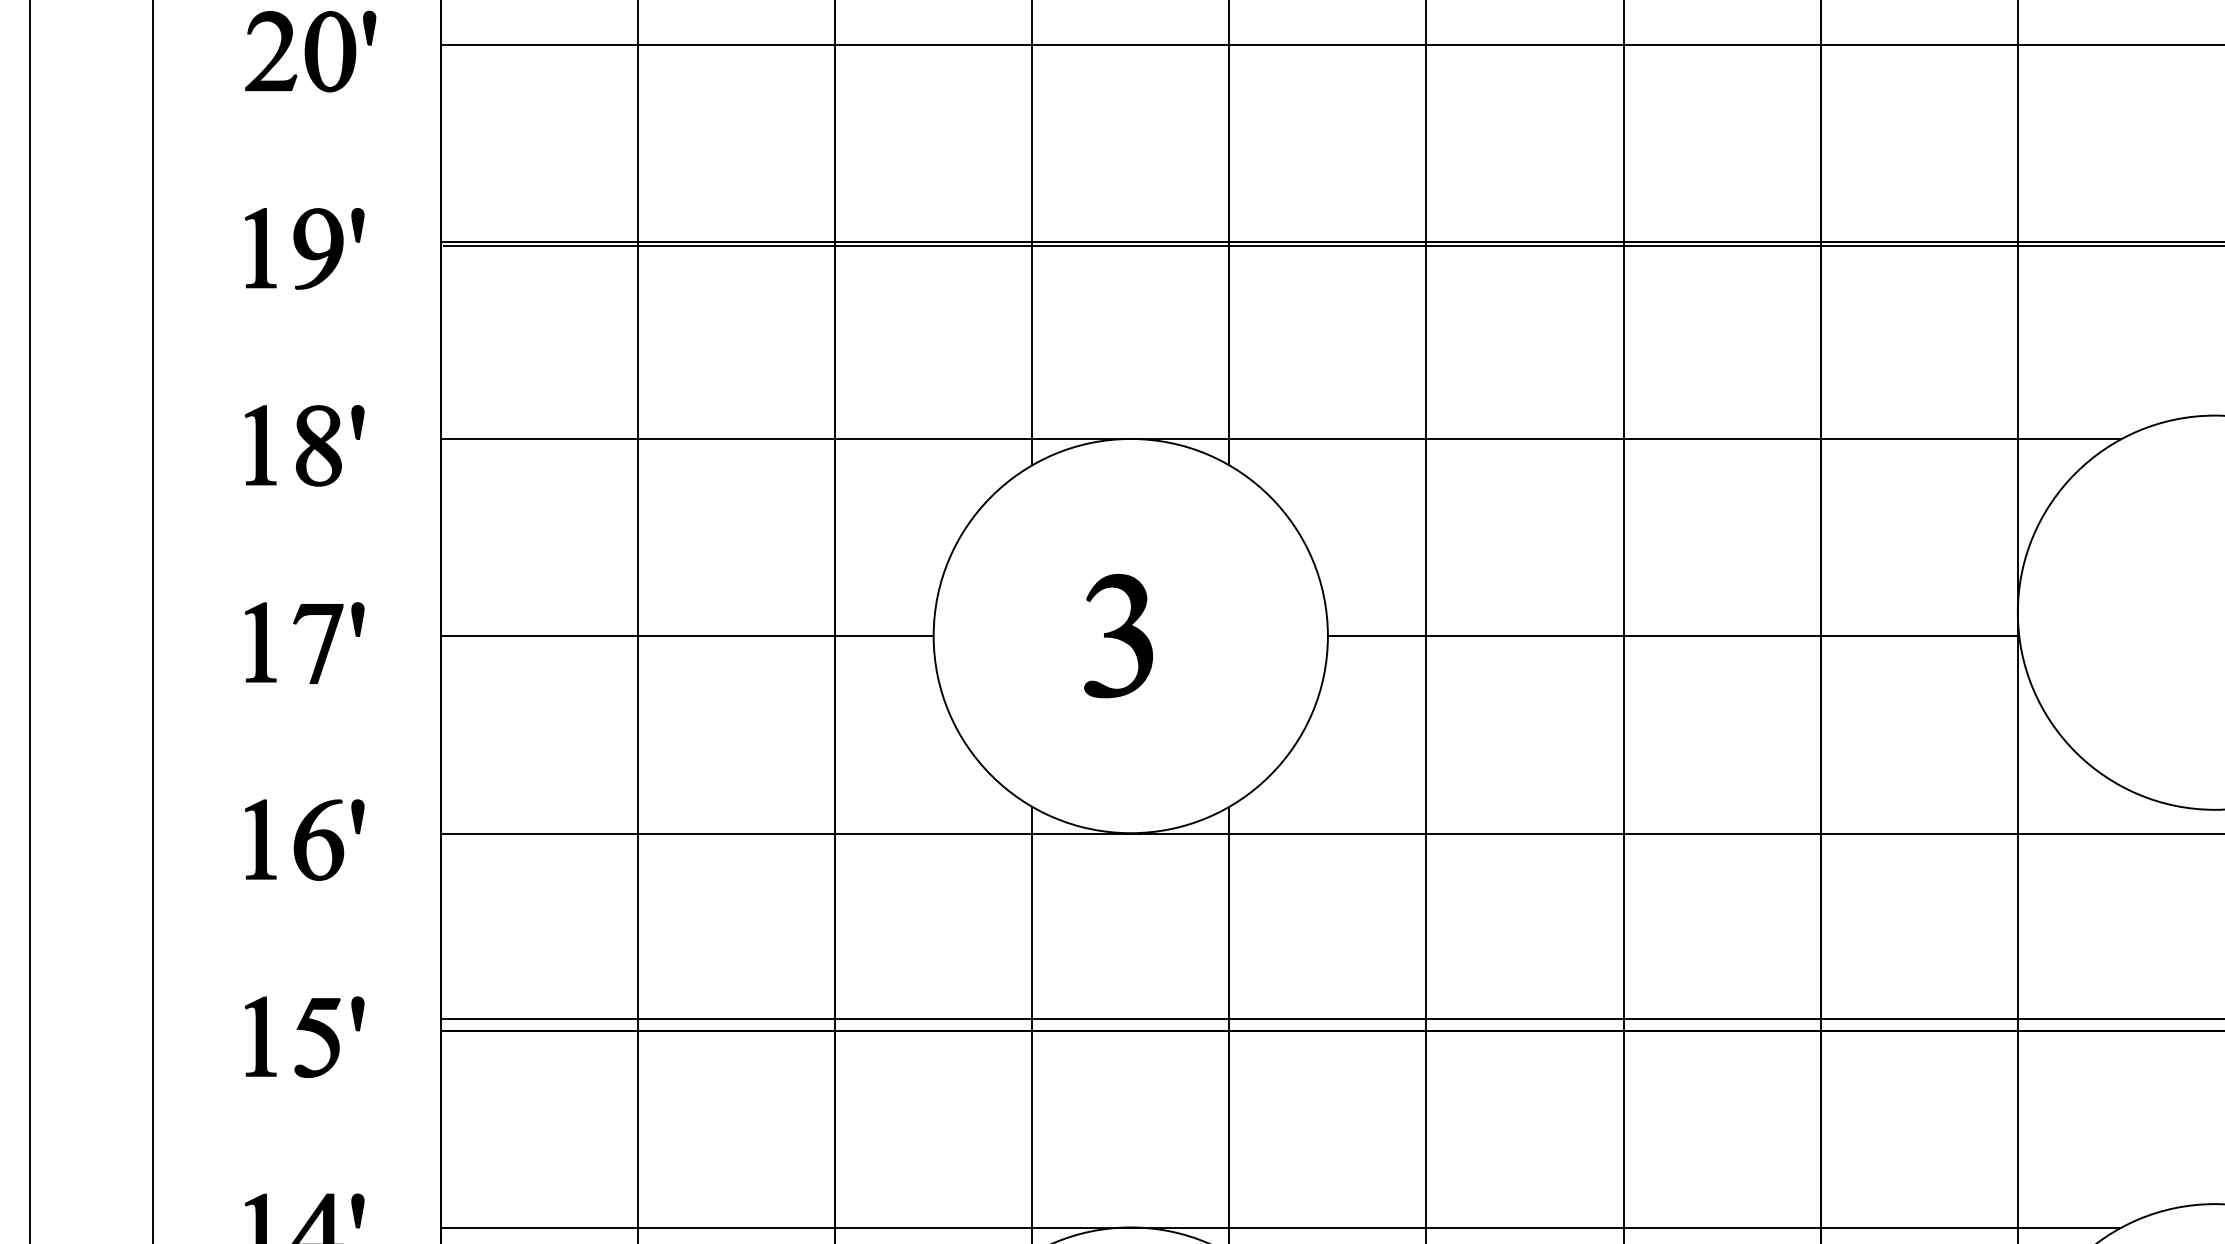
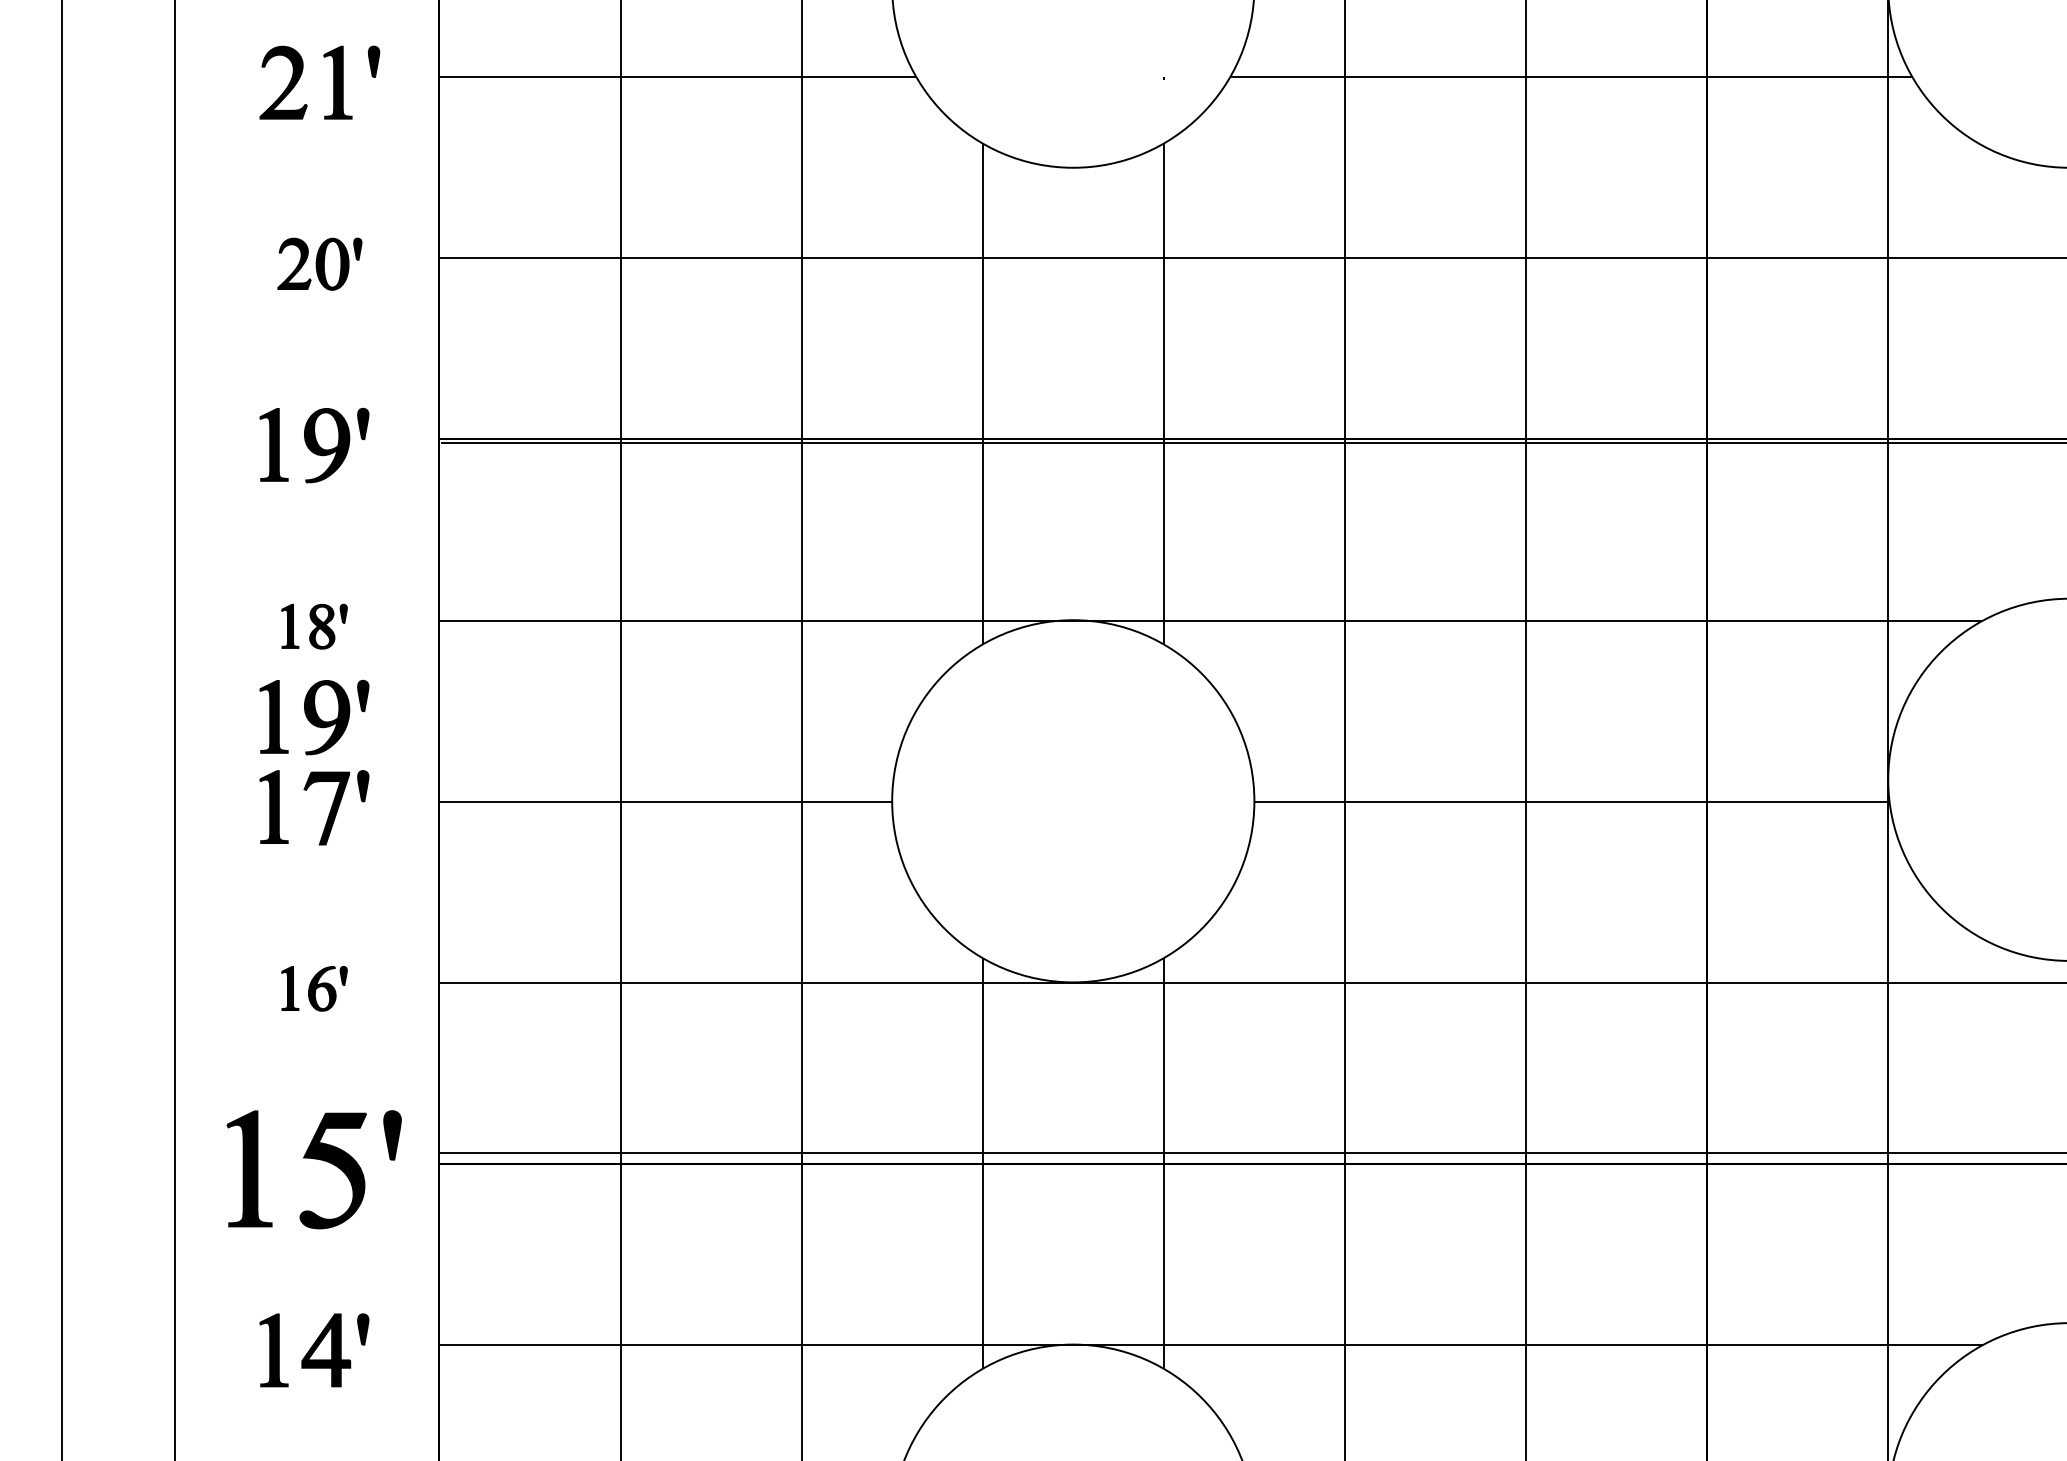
part: (310, 50) -> (319, 263), size x0.7
part: (304, 445) -> (314, 626), size x0.6
part: (304, 544) -> (314, 717), added
part: (1117, 636) -> (1061, 801), removed
part: (304, 839) -> (314, 988), size x0.6
part: (304, 1036) -> (314, 1169), size x1.6

